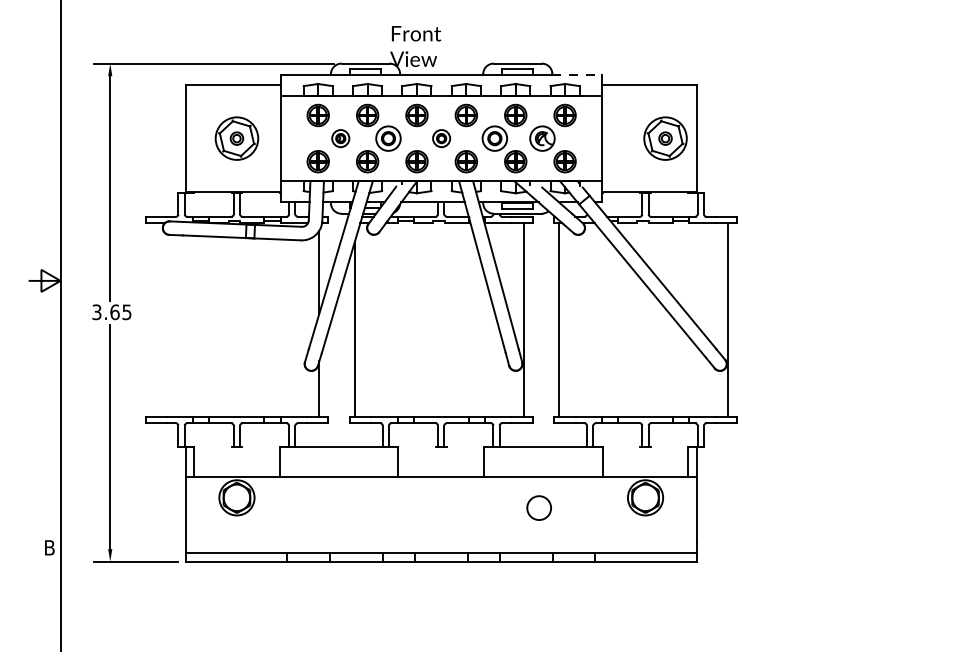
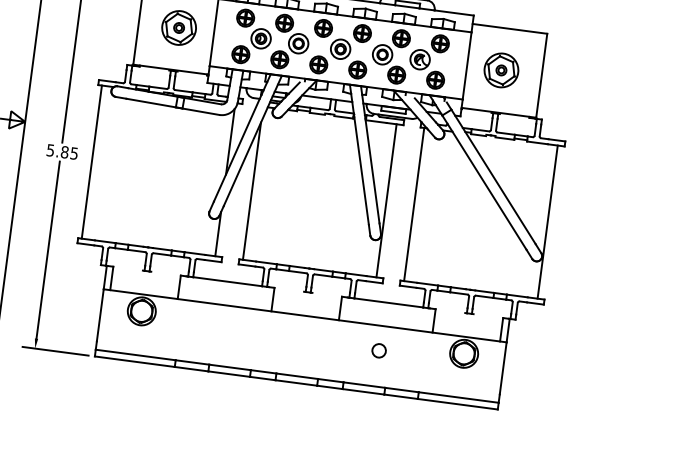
line: (577, 74) -> (454, 12), dashed -> solid
part: (340, 138) -> (260, 38), size x1.43
part: (441, 138) -> (340, 49), size x1.43
part: (665, 138) -> (501, 70), moved
text: (105, 311) -> (57, 150), 3.65 -> 5.85
line: (150, 320) -> (92, 162), added
circle: (538, 507) -> (378, 350), size x0.71

